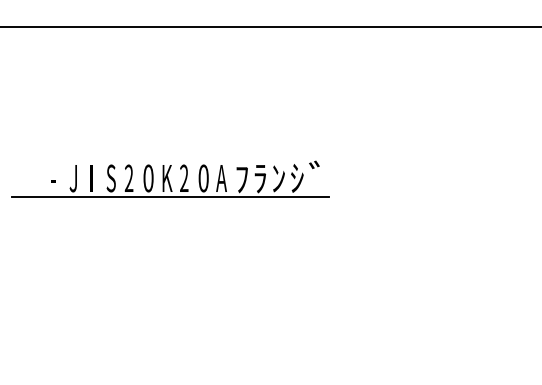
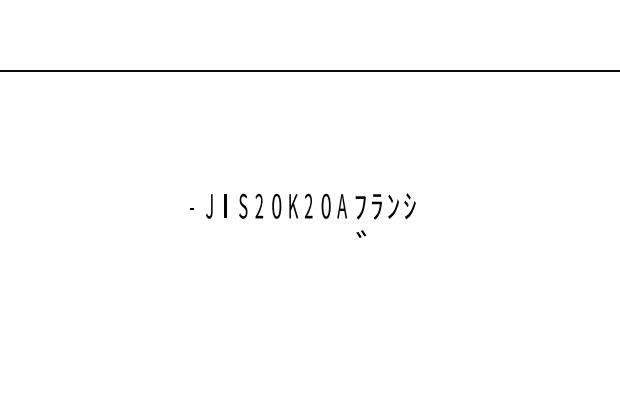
text: (313, 164) -> (360, 233), moved
line: (170, 196) -> (296, 222), removed

